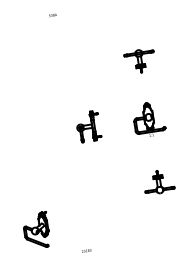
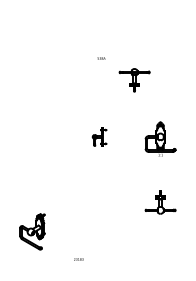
text: (52, 15) -> (101, 58), moved
part: (140, 61) -> (134, 80), moved
part: (88, 126) -> (99, 136), size x0.6

